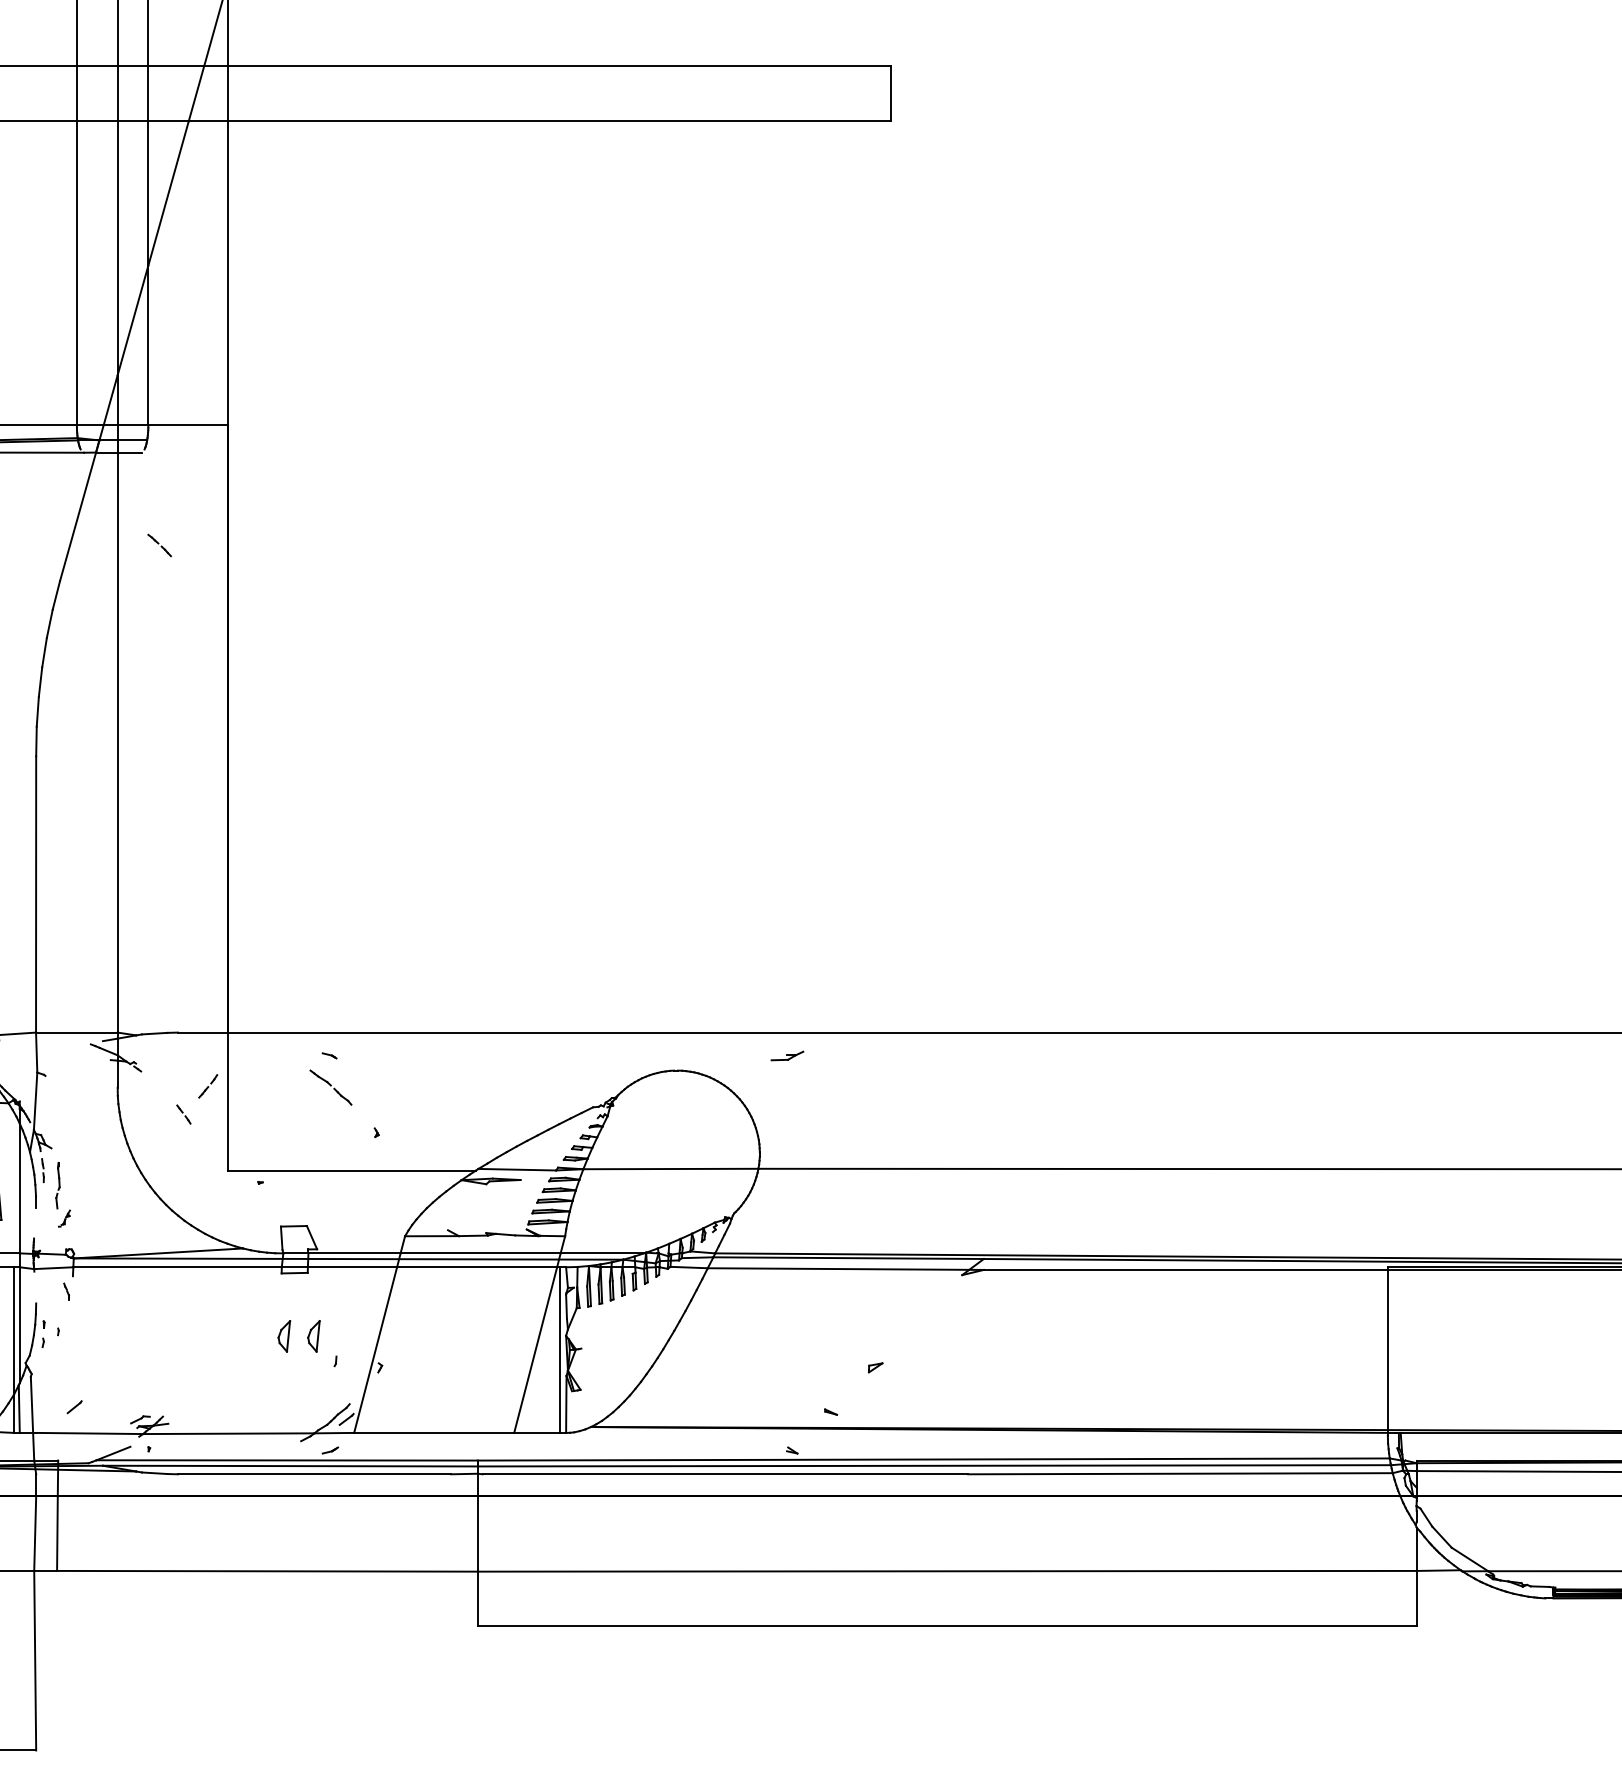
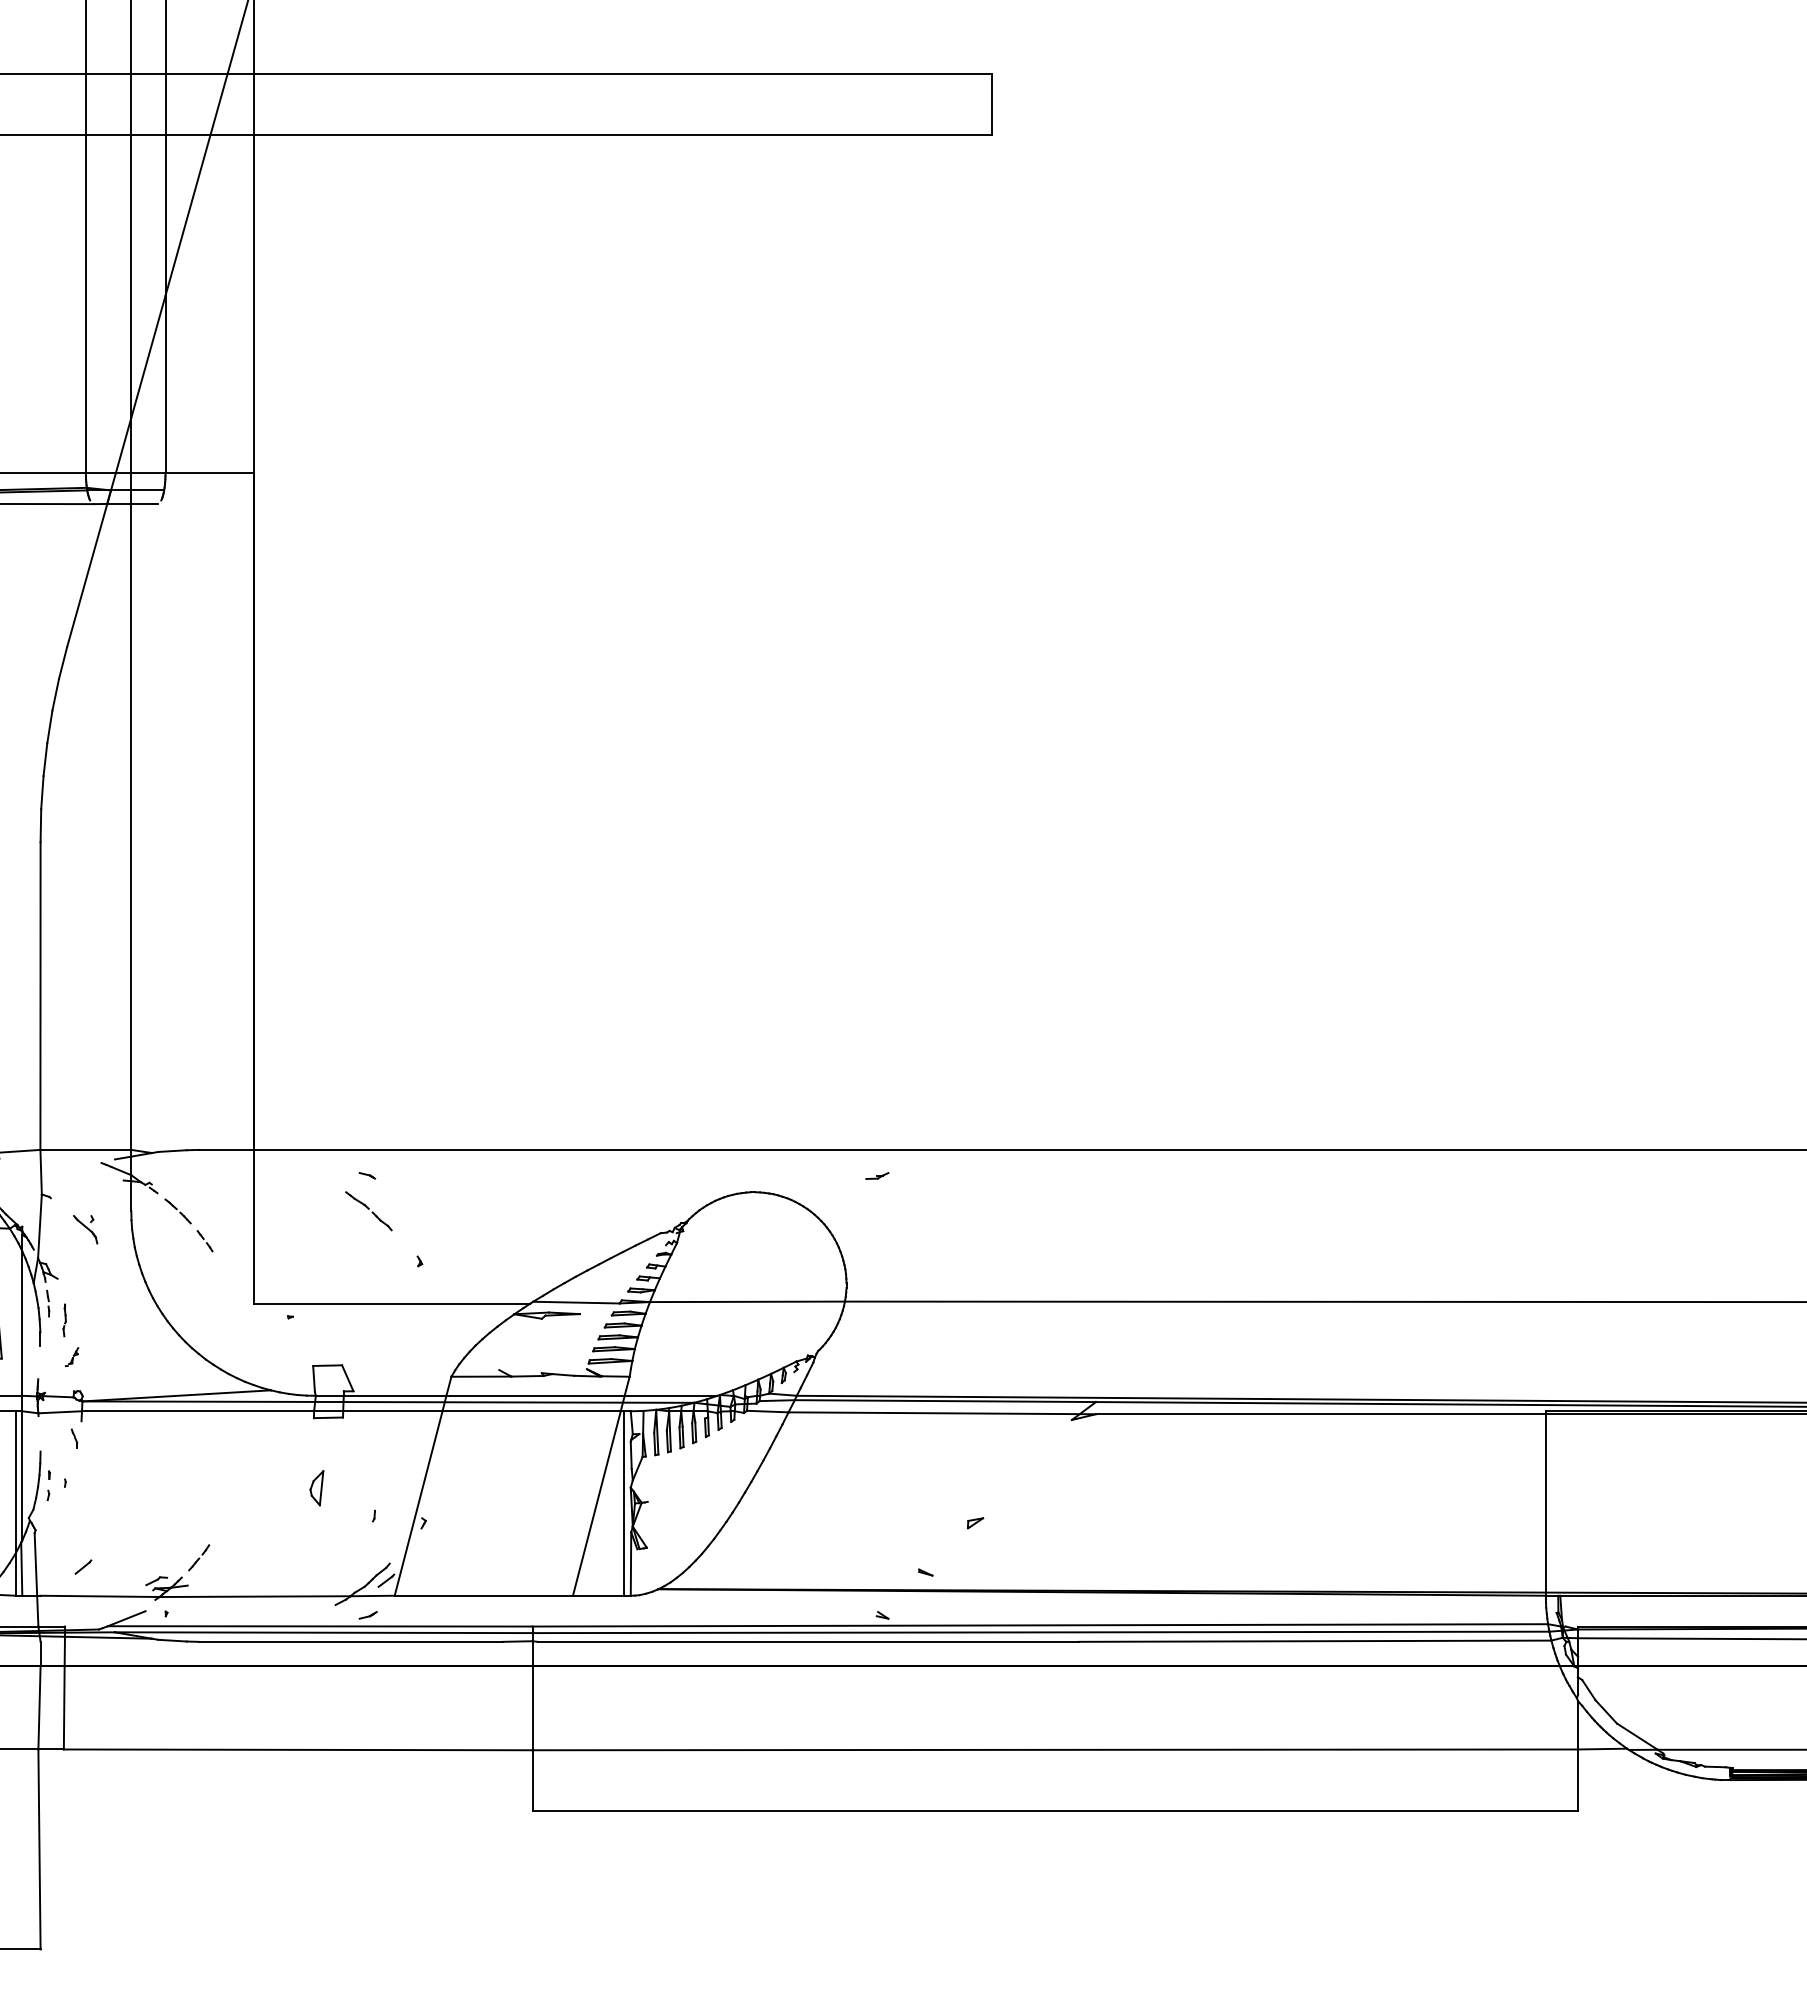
line: (158, 544) -> (176, 1210), moved
part: (787, 1055) -> (877, 1175), size x0.62
line: (208, 1086) -> (199, 1557), moved
part: (76, 1104) -> (85, 1229), added
part: (57, 1185) -> (64, 1320), size x0.62
part: (313, 1336) -> (349, 1488), removed

